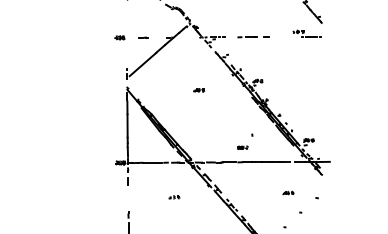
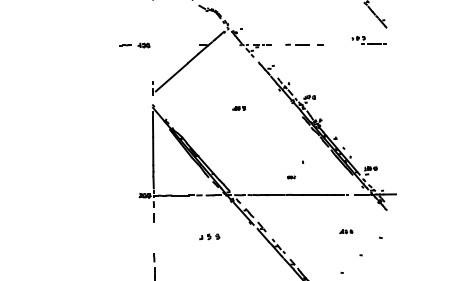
part: (143, 37) -> (125, 45), moved
part: (242, 147) -> (291, 177), size x0.6
part: (174, 196) -> (209, 236), size x1.6

